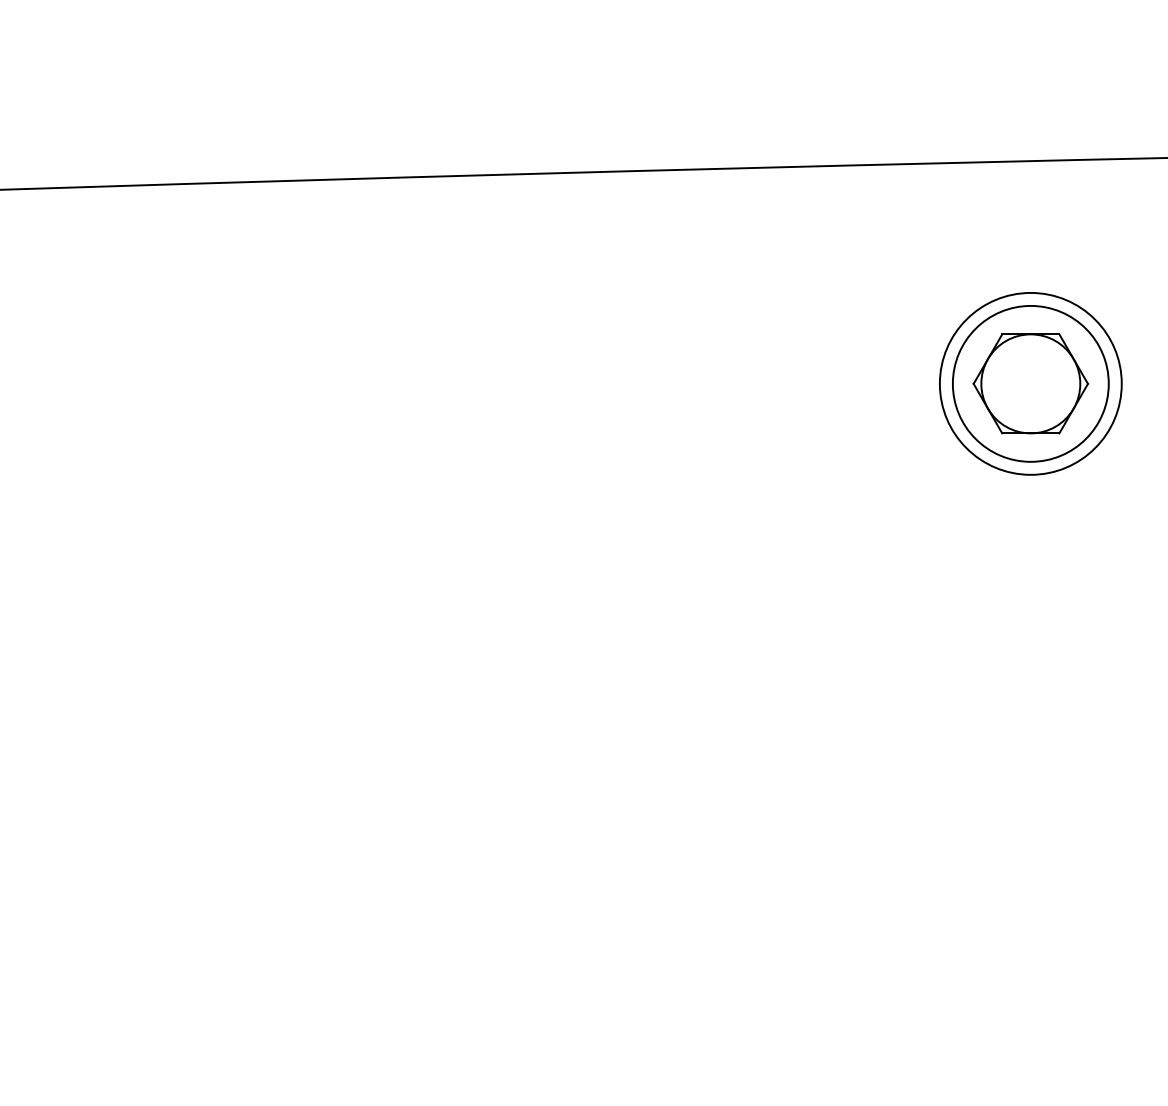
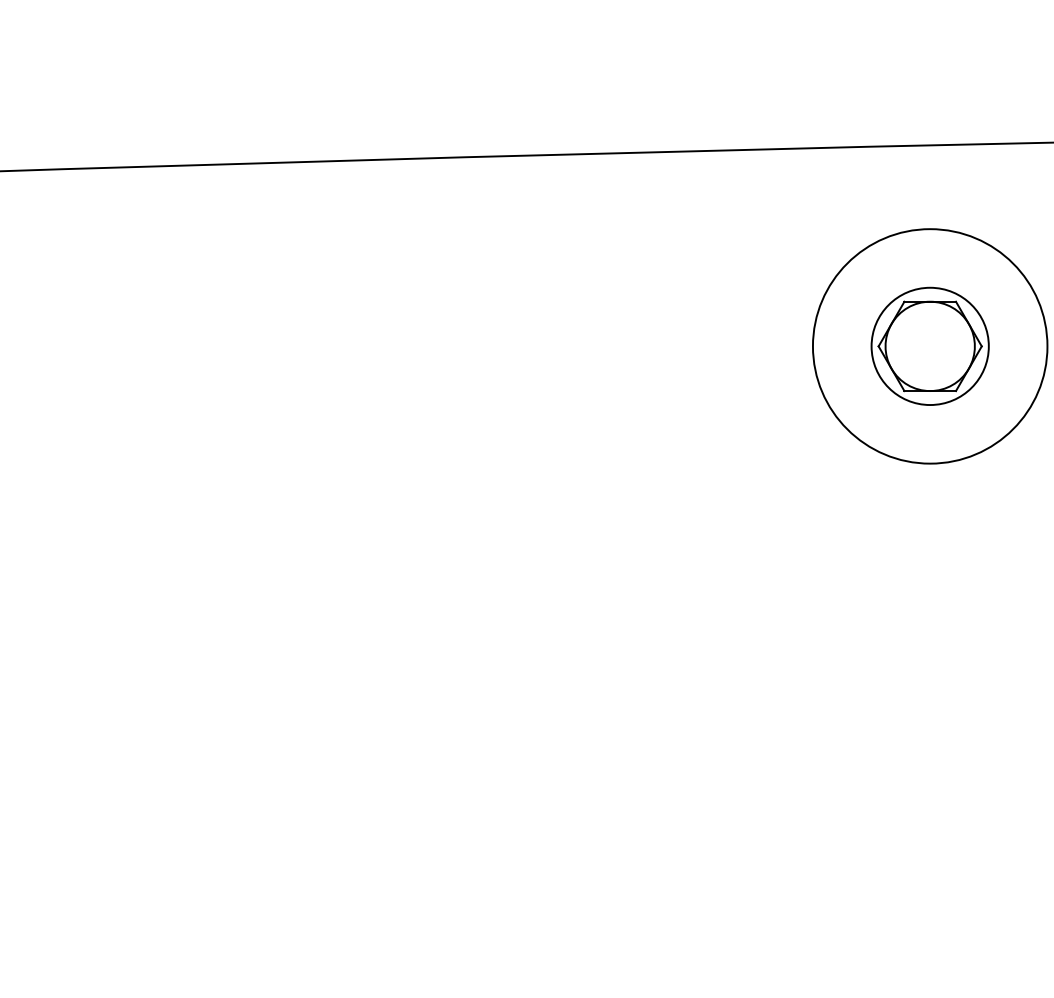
circle: (1030, 383) -> (929, 346), size x0.71
circle: (1030, 383) -> (929, 346), size x1.67

